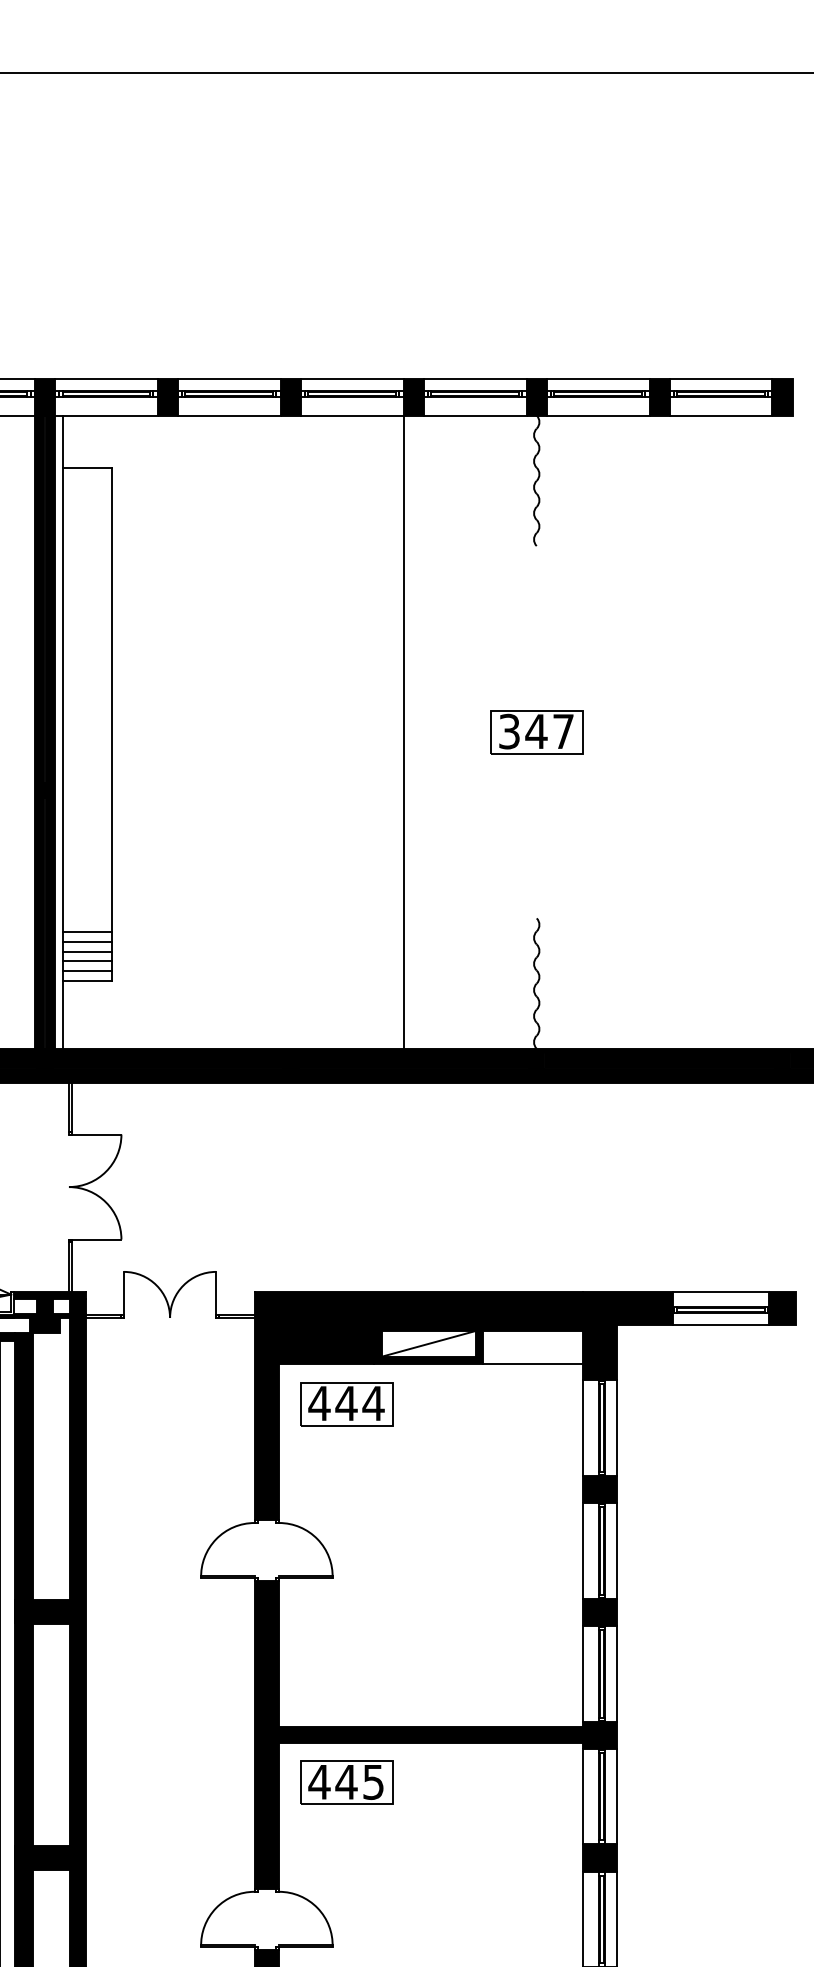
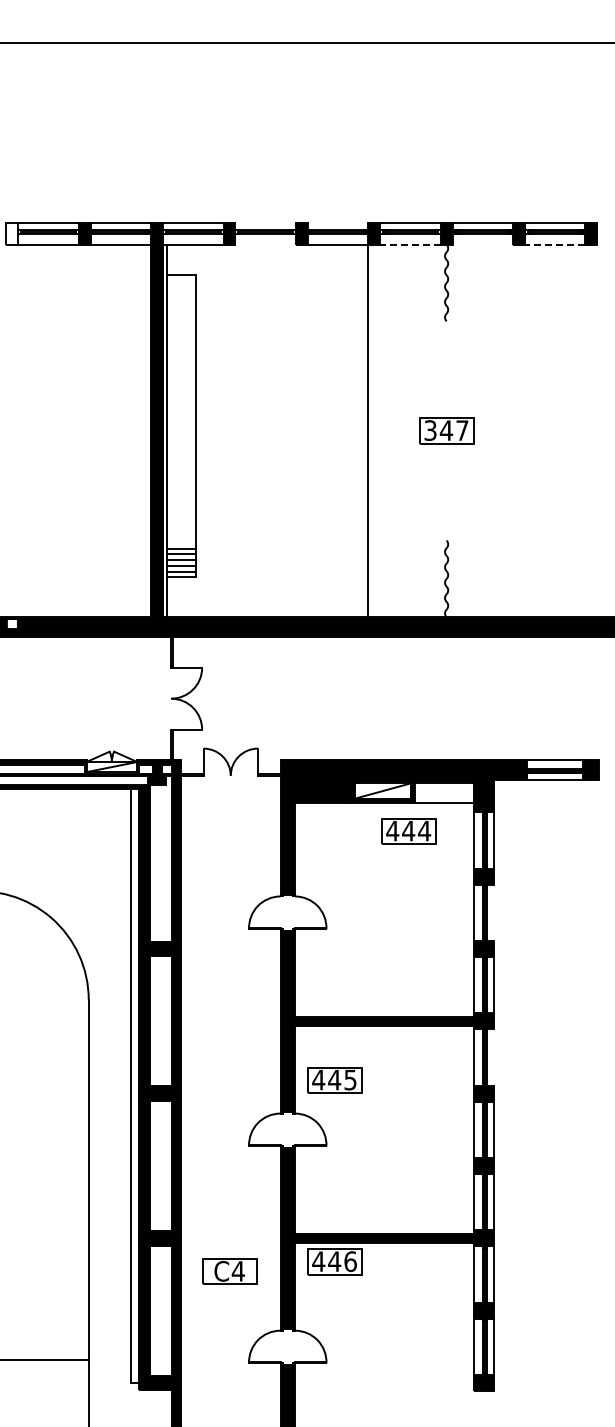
line: (229, 378) -> (265, 222), removed
line: (351, 378) -> (337, 222), removed
line: (229, 415) -> (265, 244), removed
line: (473, 415) -> (409, 244), solid -> dashed
line: (597, 415) -> (482, 244), removed
line: (719, 415) -> (554, 244), solid -> dashed
part: (346, 1404) -> (408, 831), moved
line: (618, 1550) -> (494, 912), removed
part: (346, 1782) -> (334, 1080), moved
line: (618, 1796) -> (494, 1057), removed

